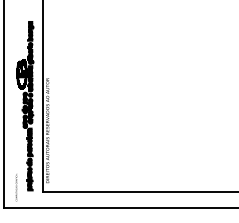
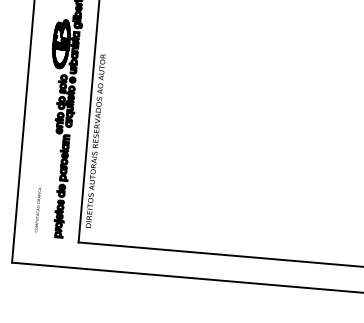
text: (16, 187) -> (38, 209), moved

